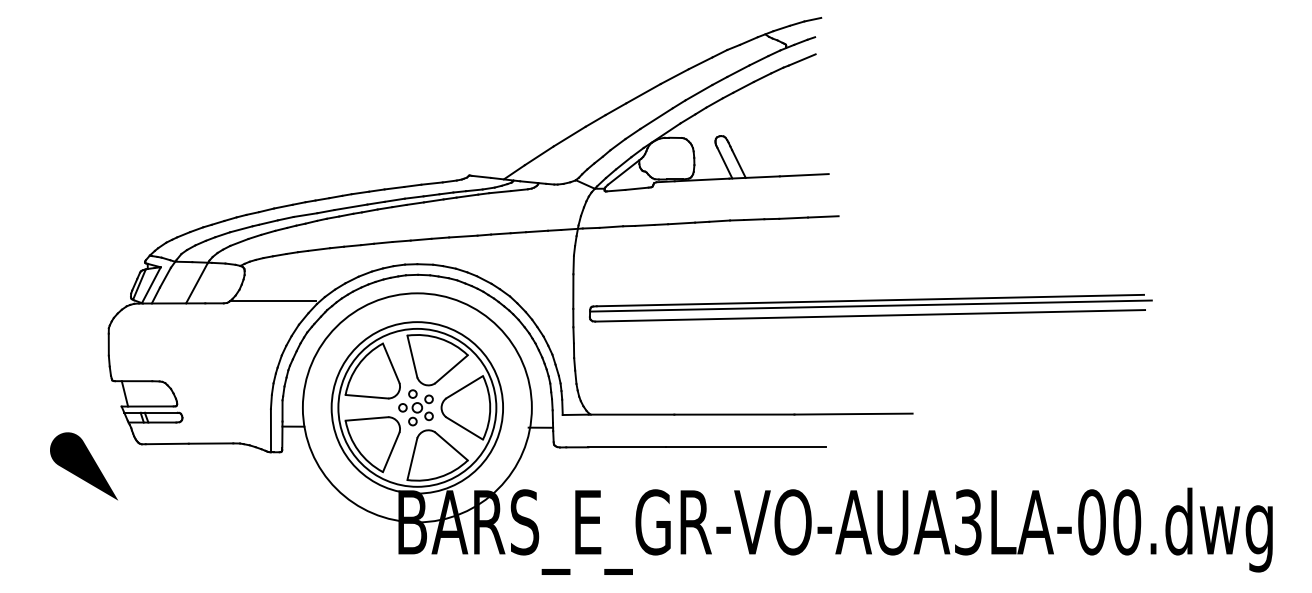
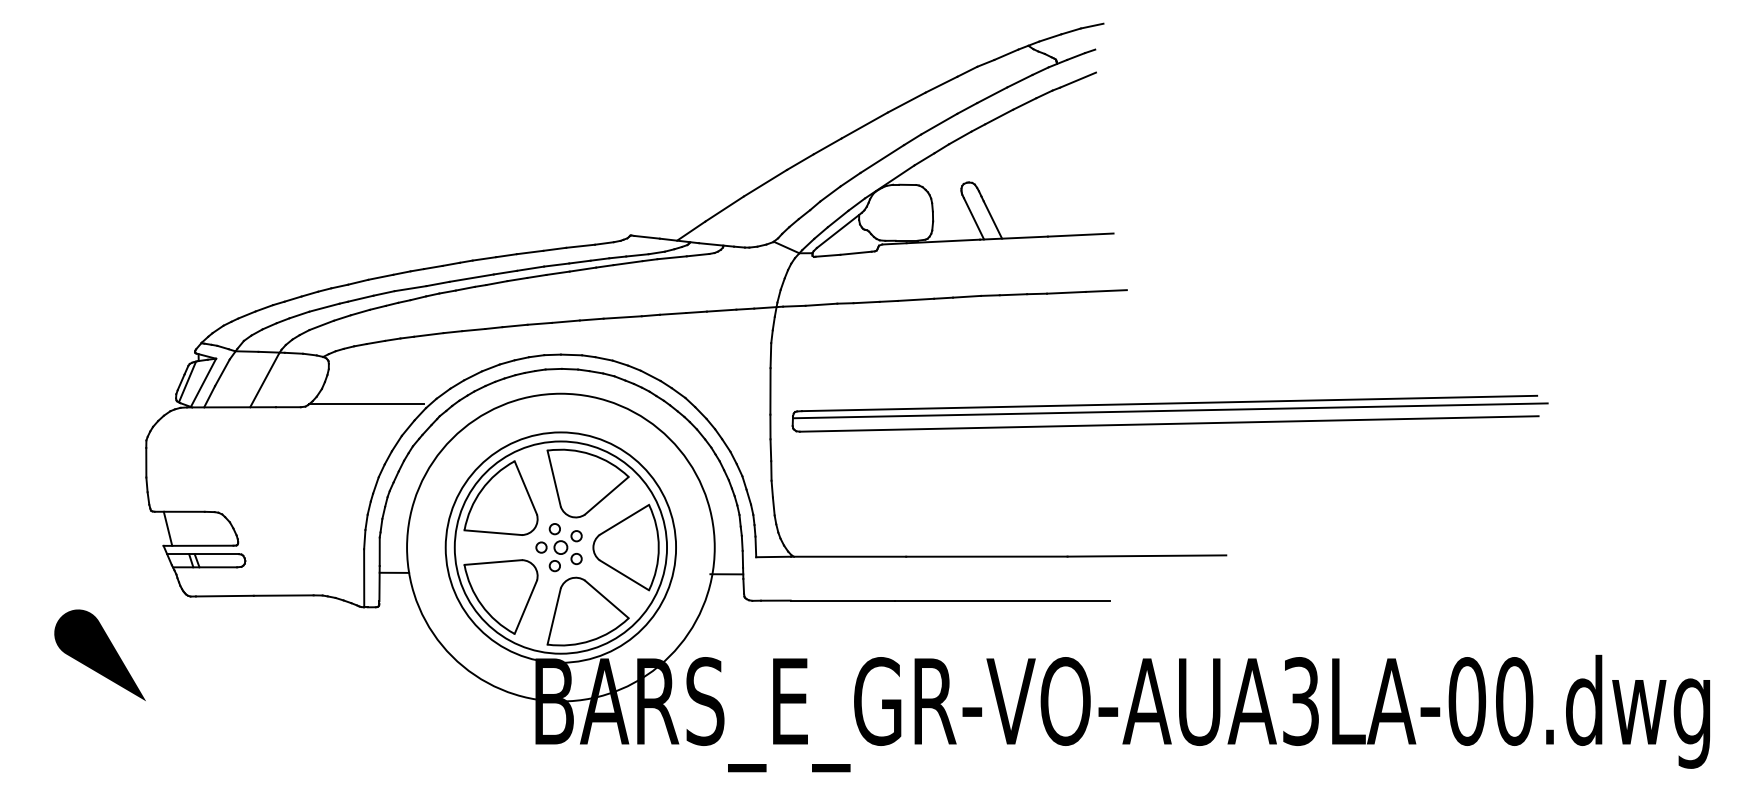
part: (83, 465) -> (99, 654), moved

